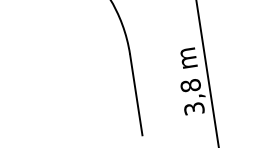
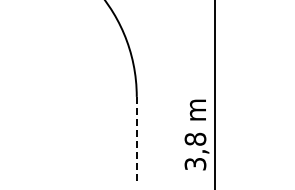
line: (136, 95) -> (136, 140), solid -> dashed

